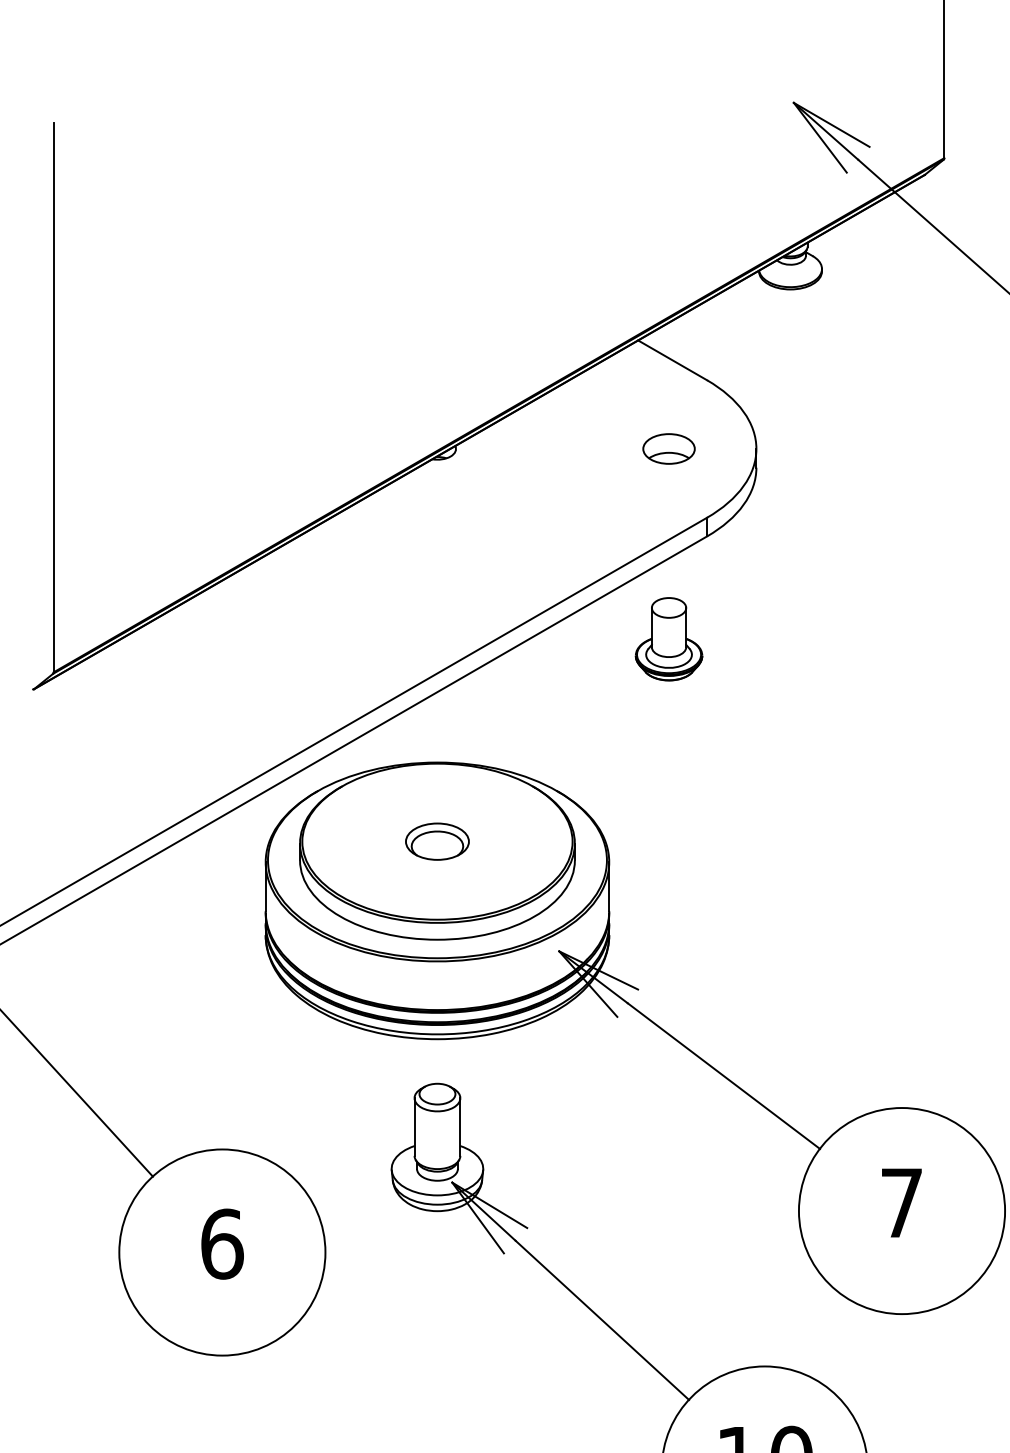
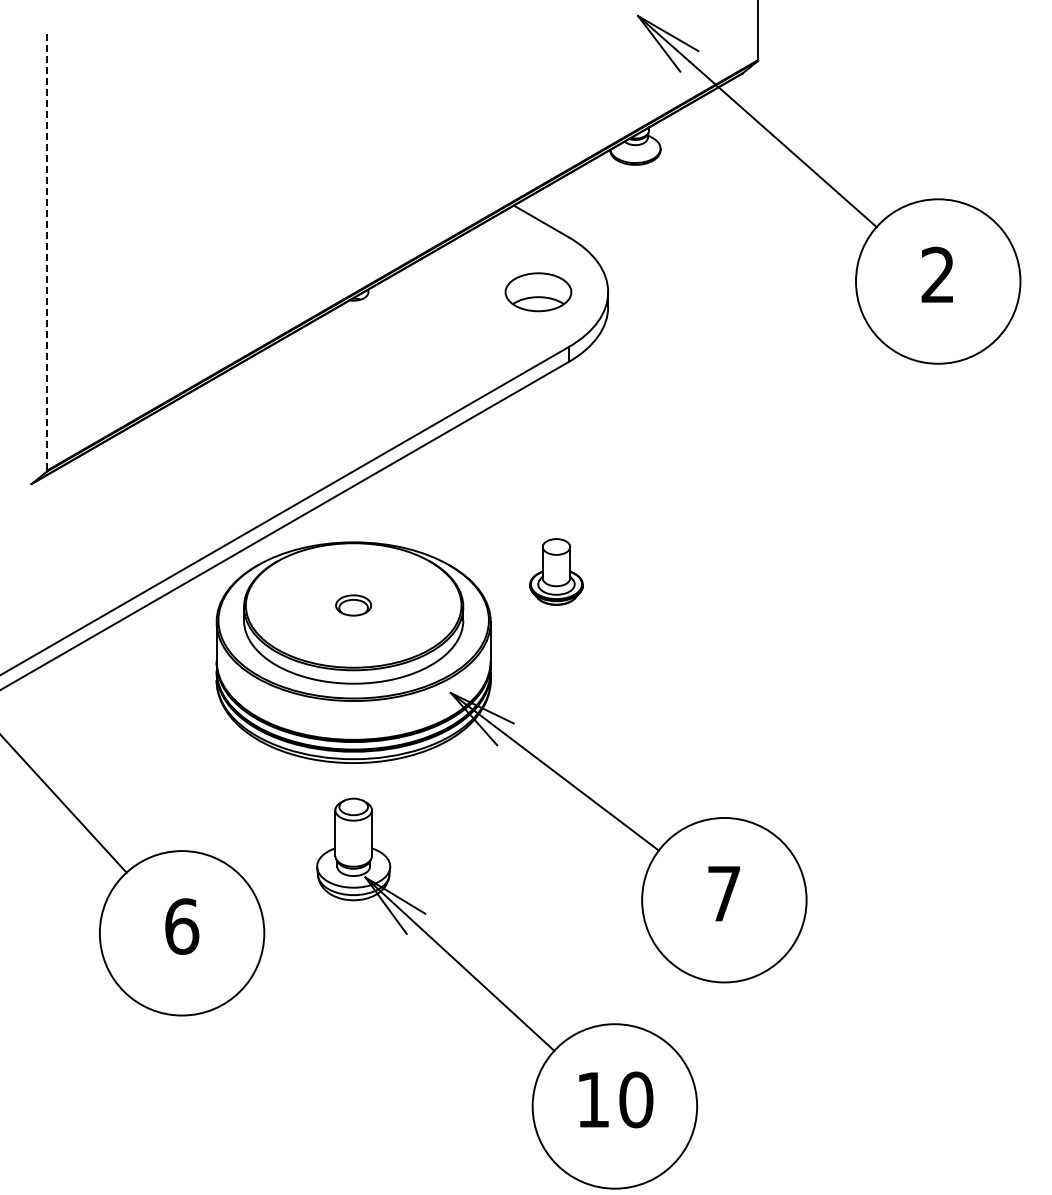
line: (53, 396) -> (47, 250), solid -> dashed
part: (669, 448) -> (538, 291), size x1.6
part: (669, 638) -> (556, 571), moved
part: (437, 841) -> (353, 605), size x0.7

